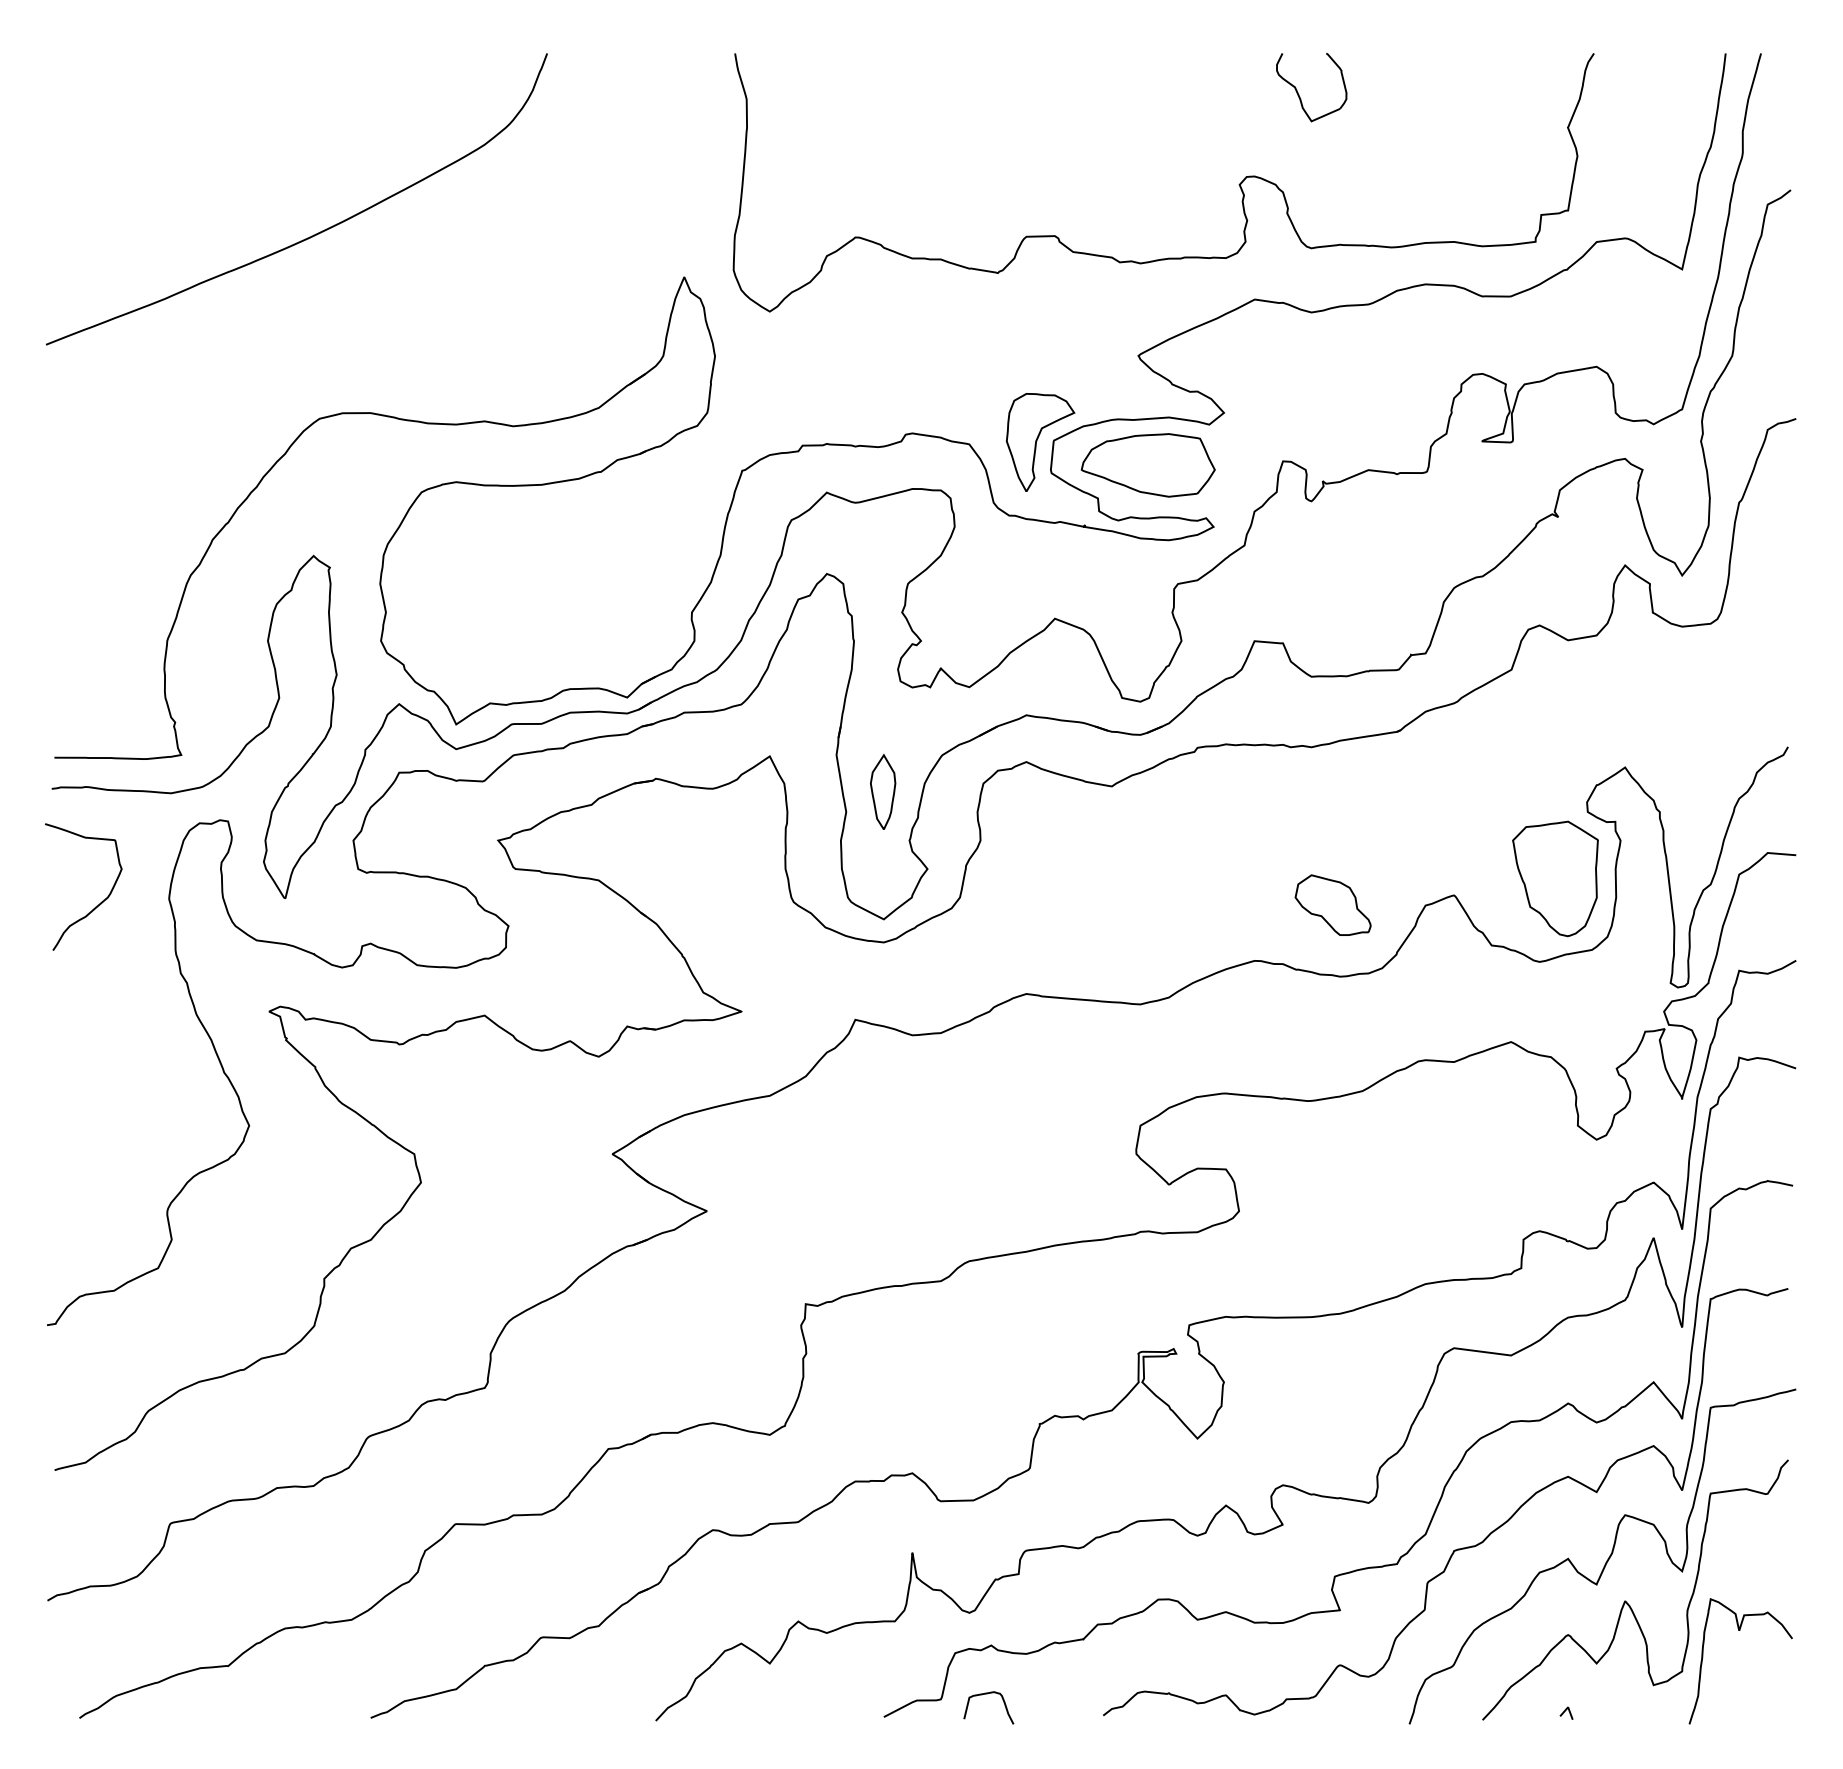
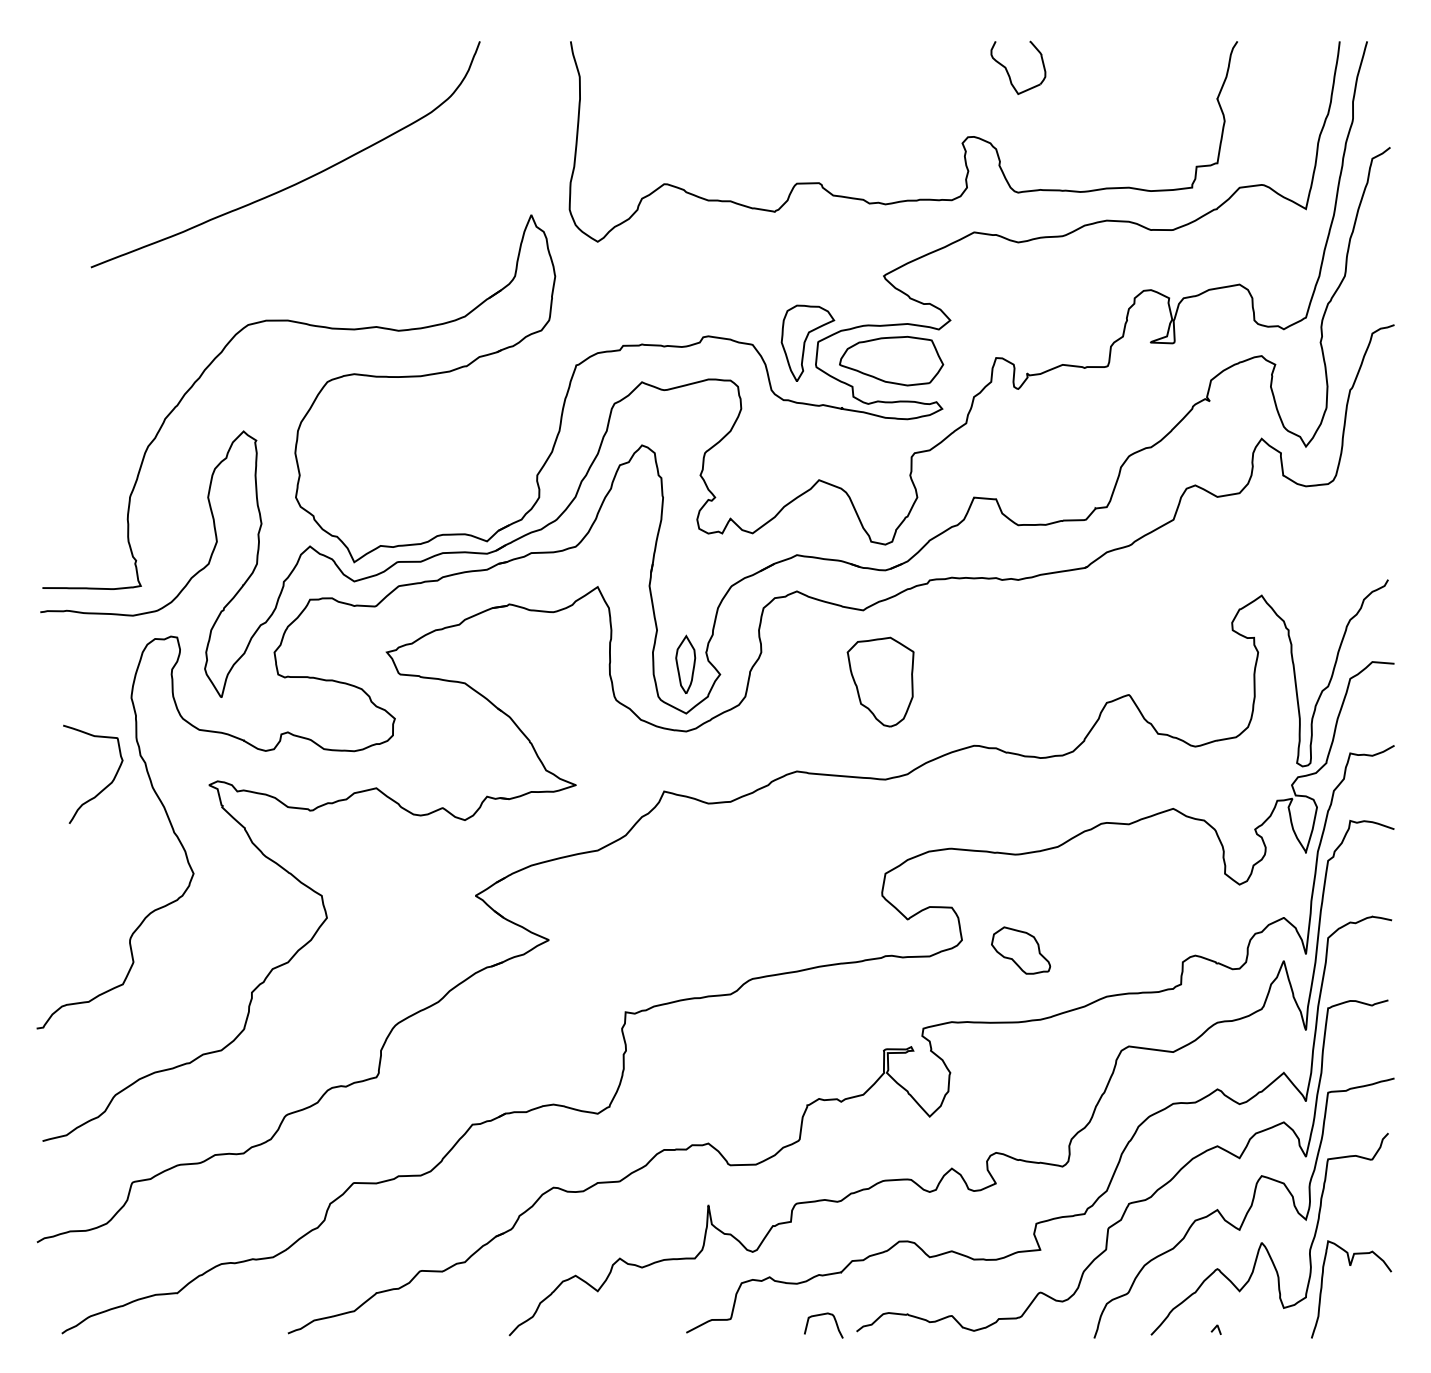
curve: (308, 236) -> (294, 183), moved
part: (882, 790) -> (685, 663), moved
part: (1555, 878) -> (880, 681), moved
curve: (100, 901) -> (106, 785), moved
part: (1333, 905) -> (1021, 950), moved
curve: (988, 1694) -> (823, 1315), moved

